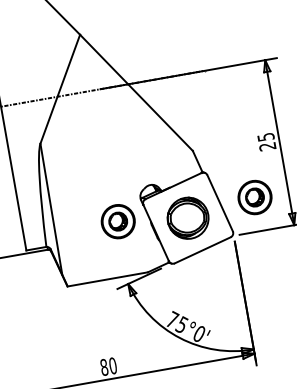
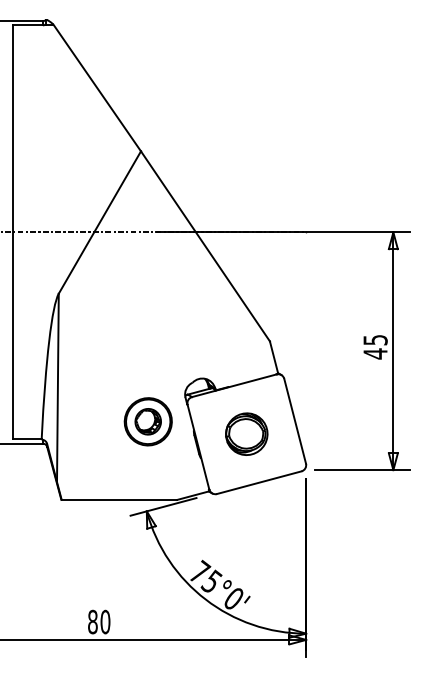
text: (267, 146) -> (375, 353), 25 -> 45
part: (254, 197) -> (344, 421), removed
part: (187, 217) -> (246, 433), size x0.71

